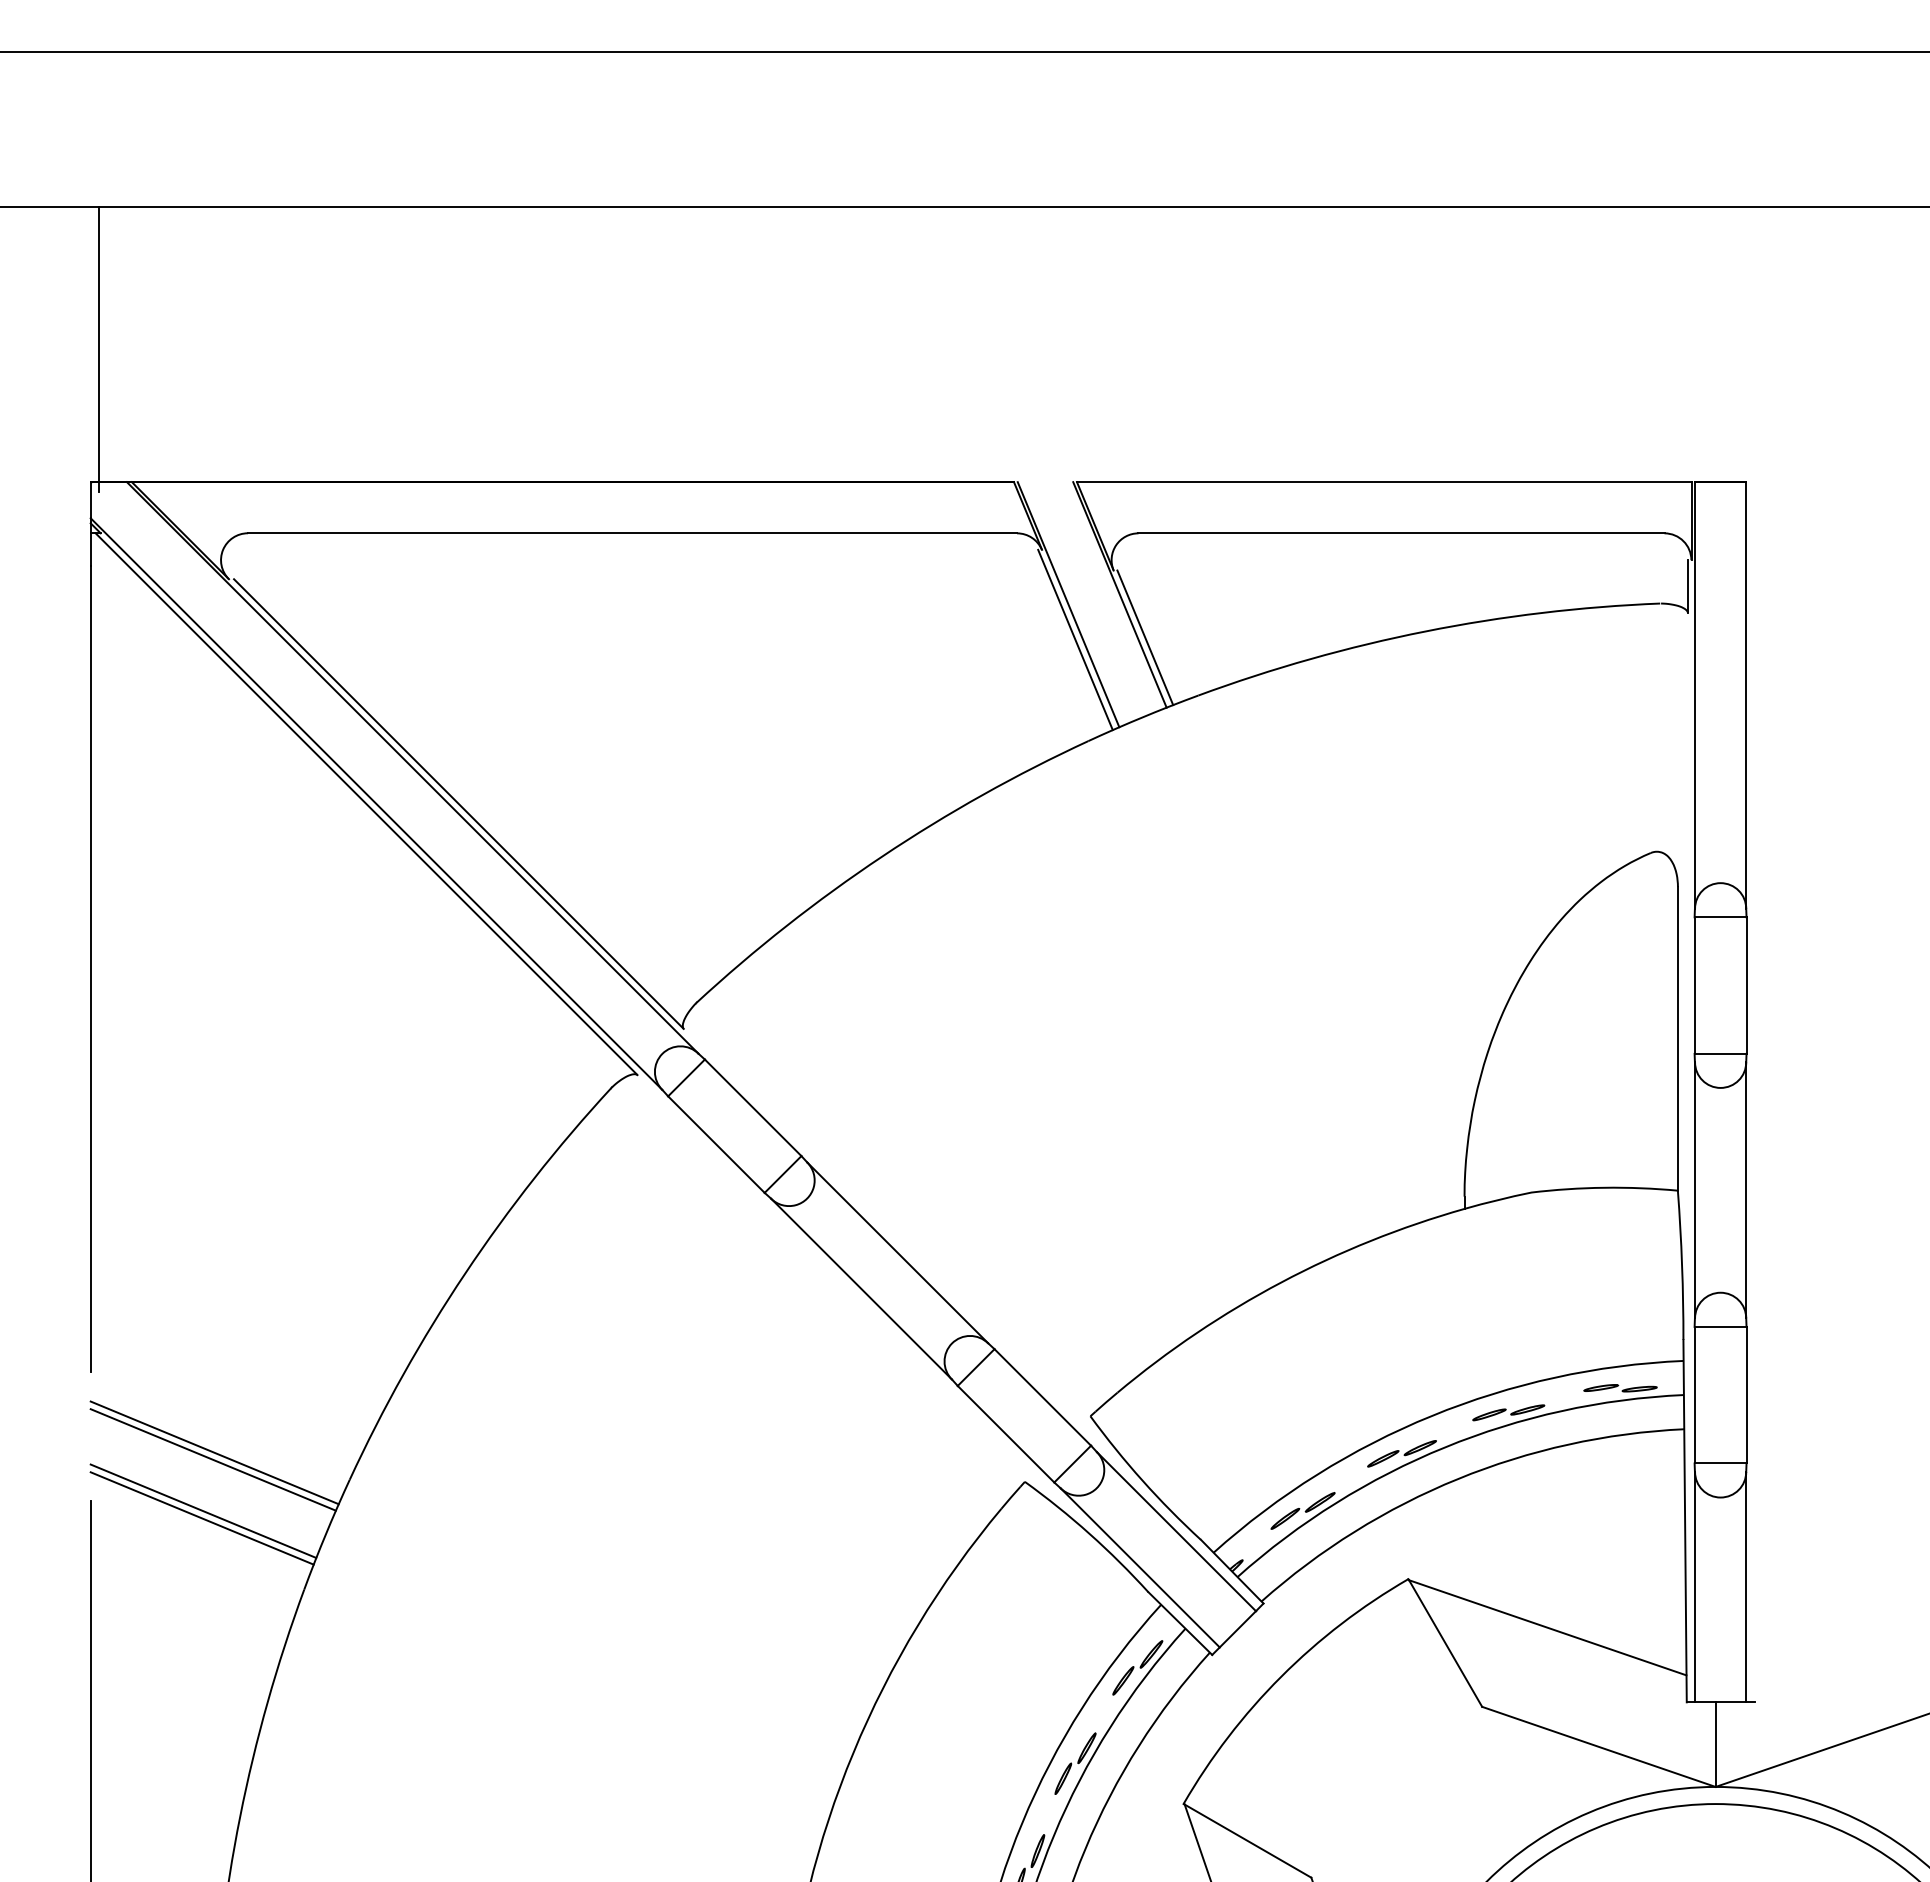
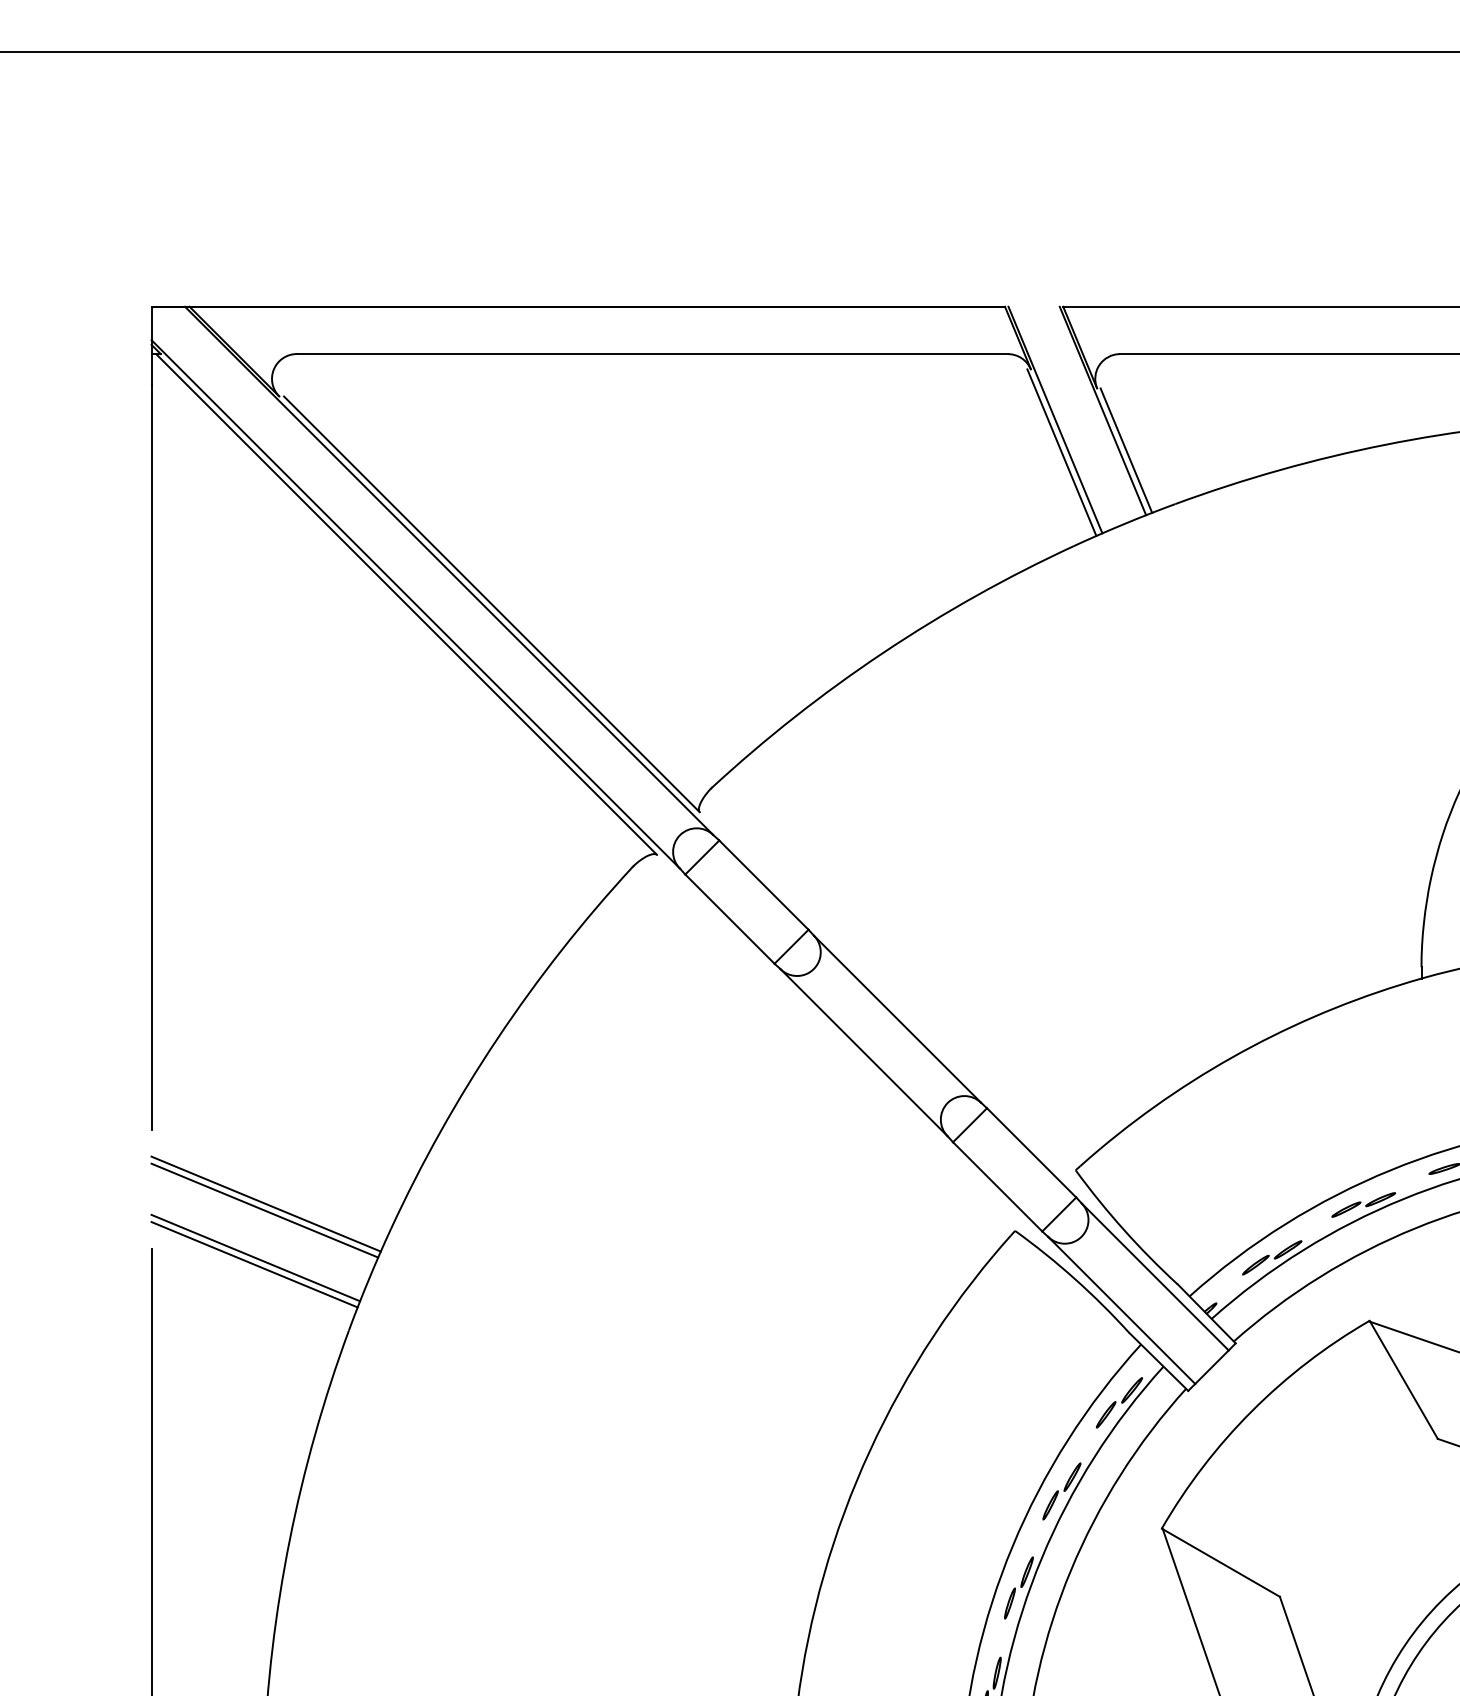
line: (99, 348) -> (159, 183), removed

